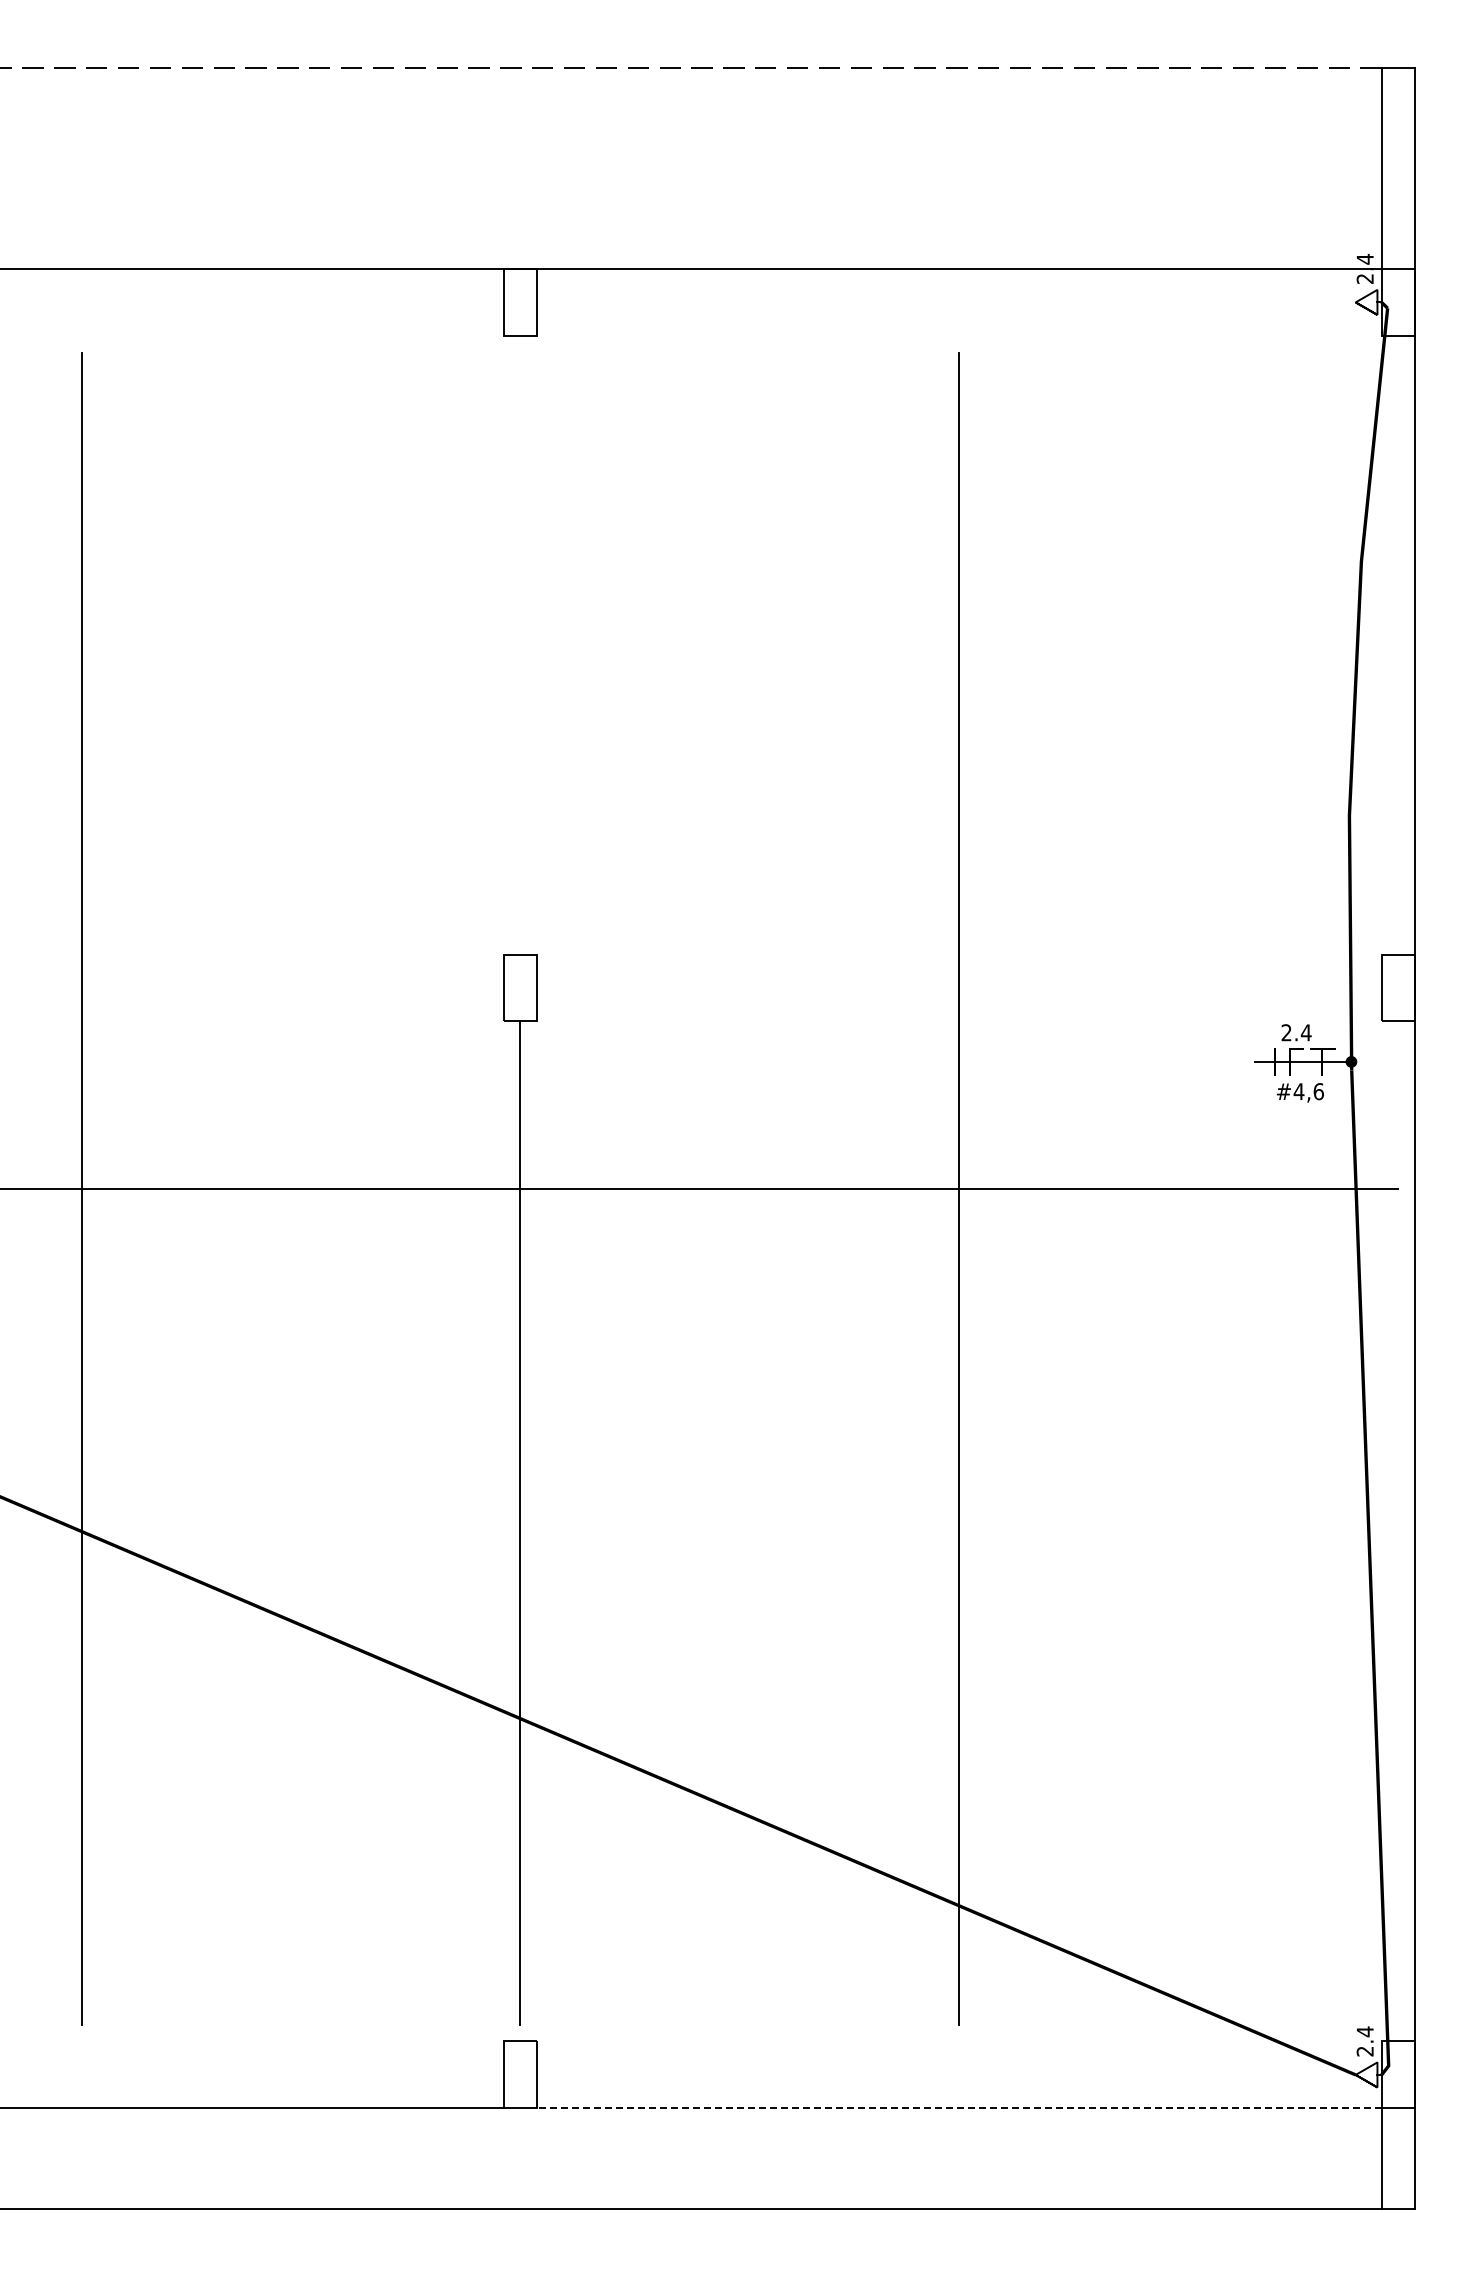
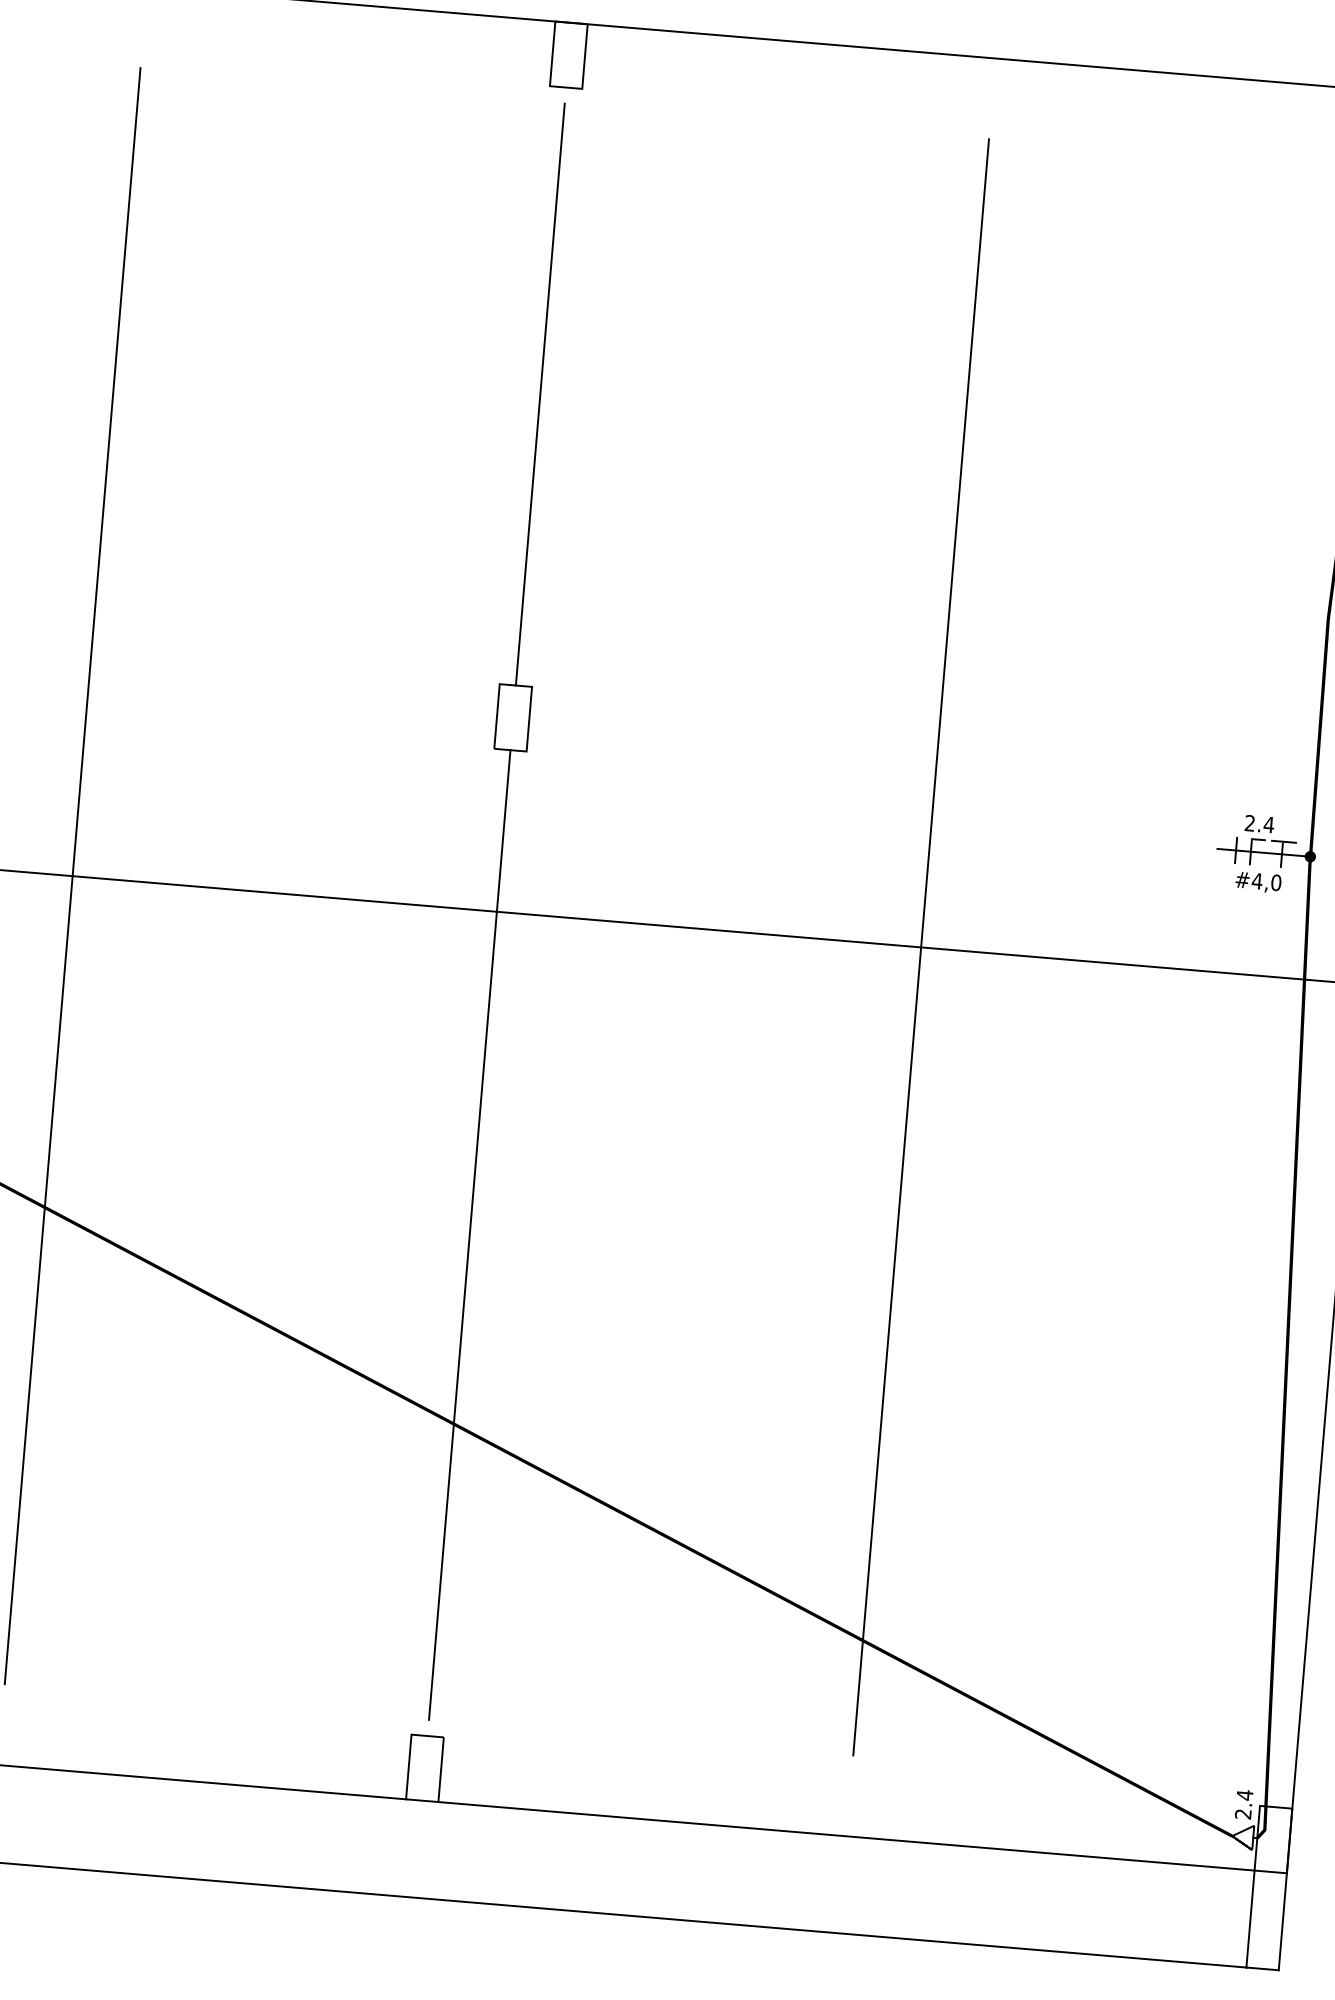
line: (520, 653) -> (540, 394), added
text: (1318, 1091) -> (1276, 882), #4,6 -> #4,0
line: (958, 2108) -> (845, 1836), dashed -> solid

